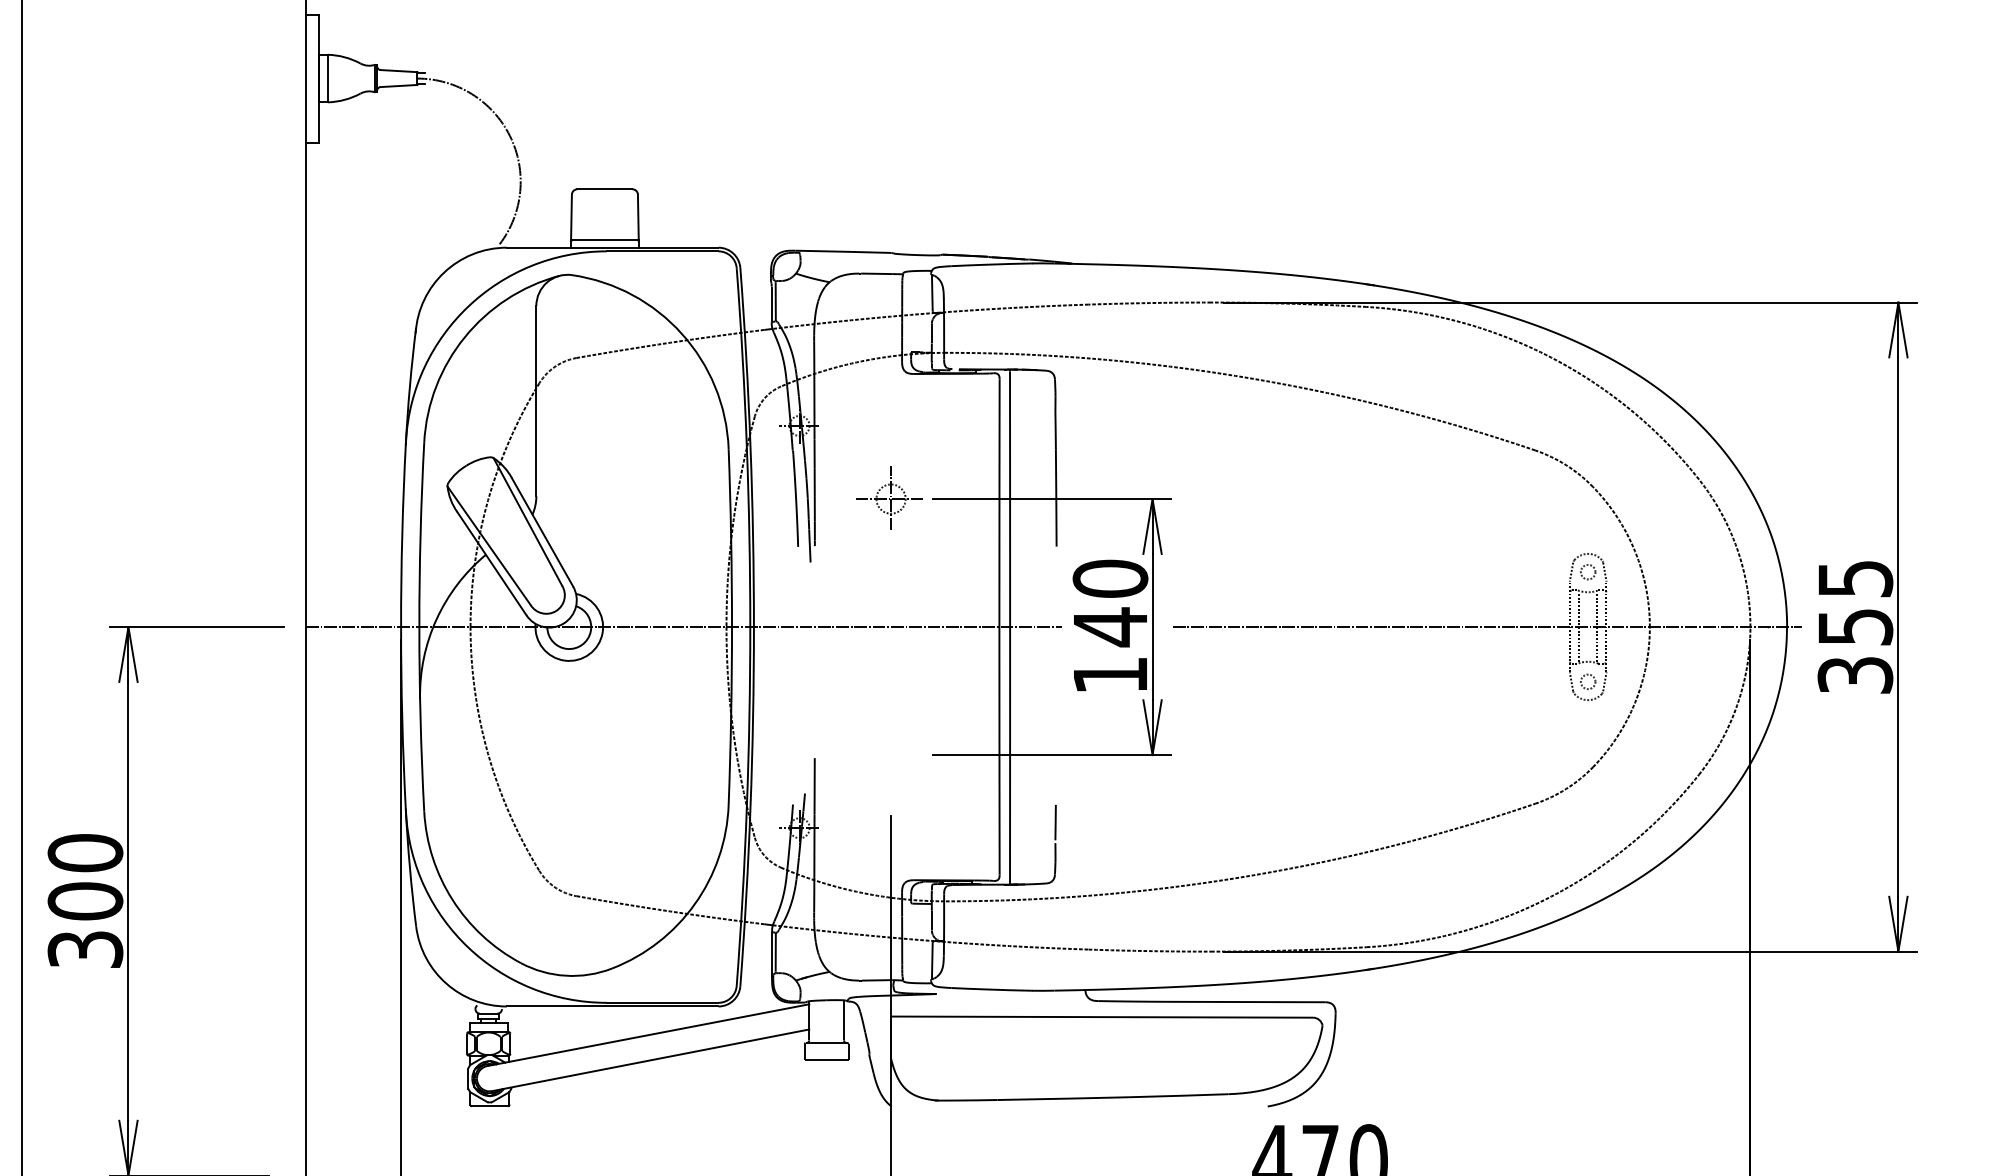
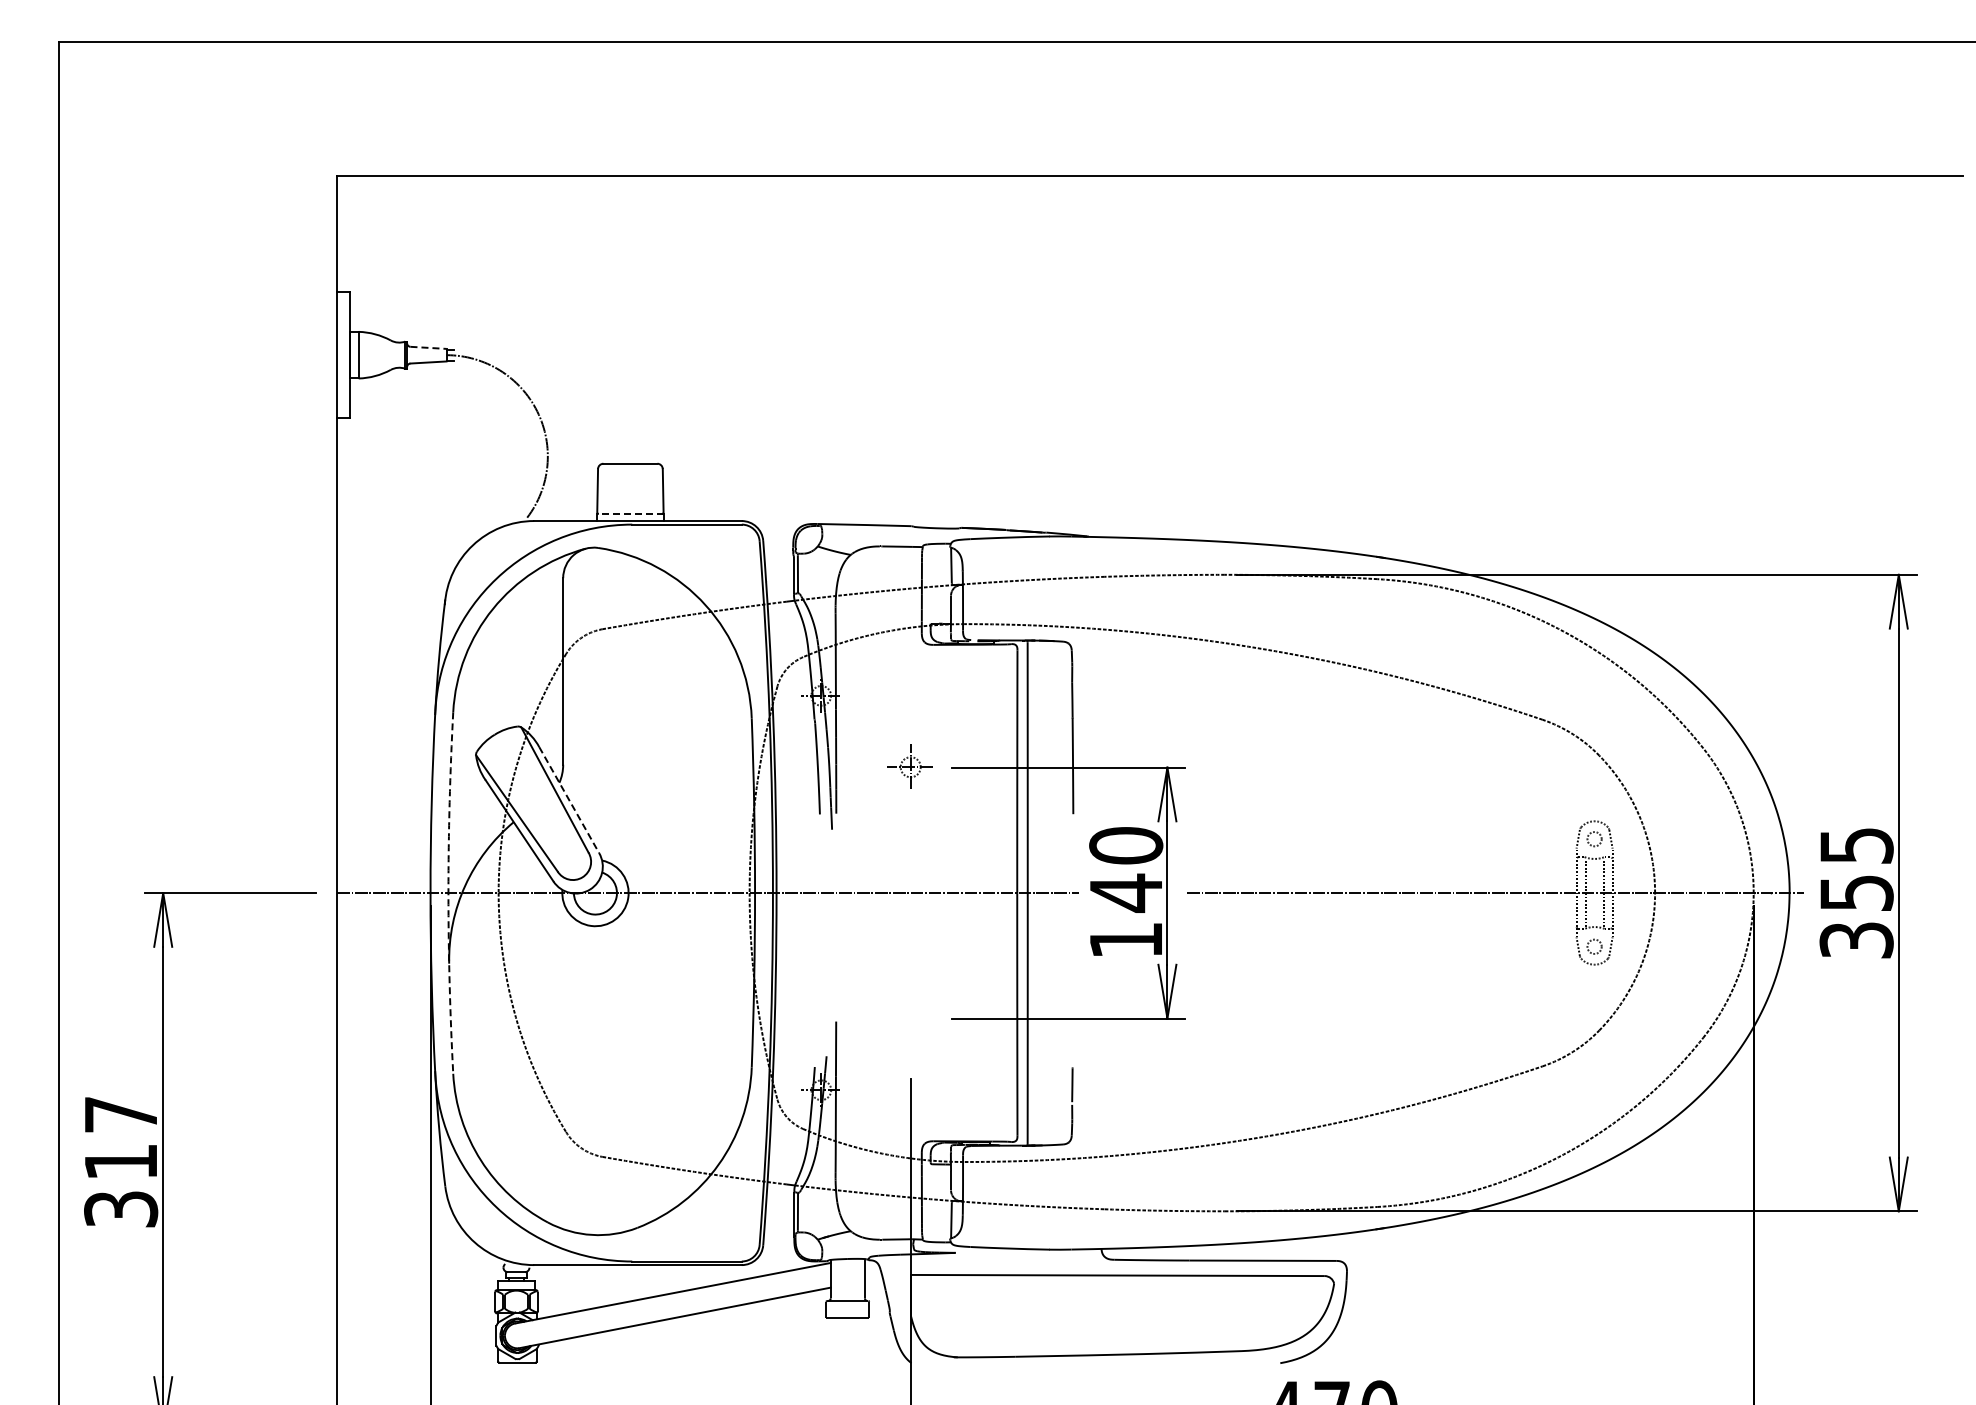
line: (400, 70) -> (429, 347), solid -> dashed
line: (603, 240) -> (629, 513), solid -> dashed
part: (889, 498) -> (909, 766), size x0.7
line: (542, 532) -> (569, 800), solid -> dashed
arc: (419, 627) -> (448, 893), solid -> dashed
text: (85, 877) -> (121, 1138), 300 -> 317

